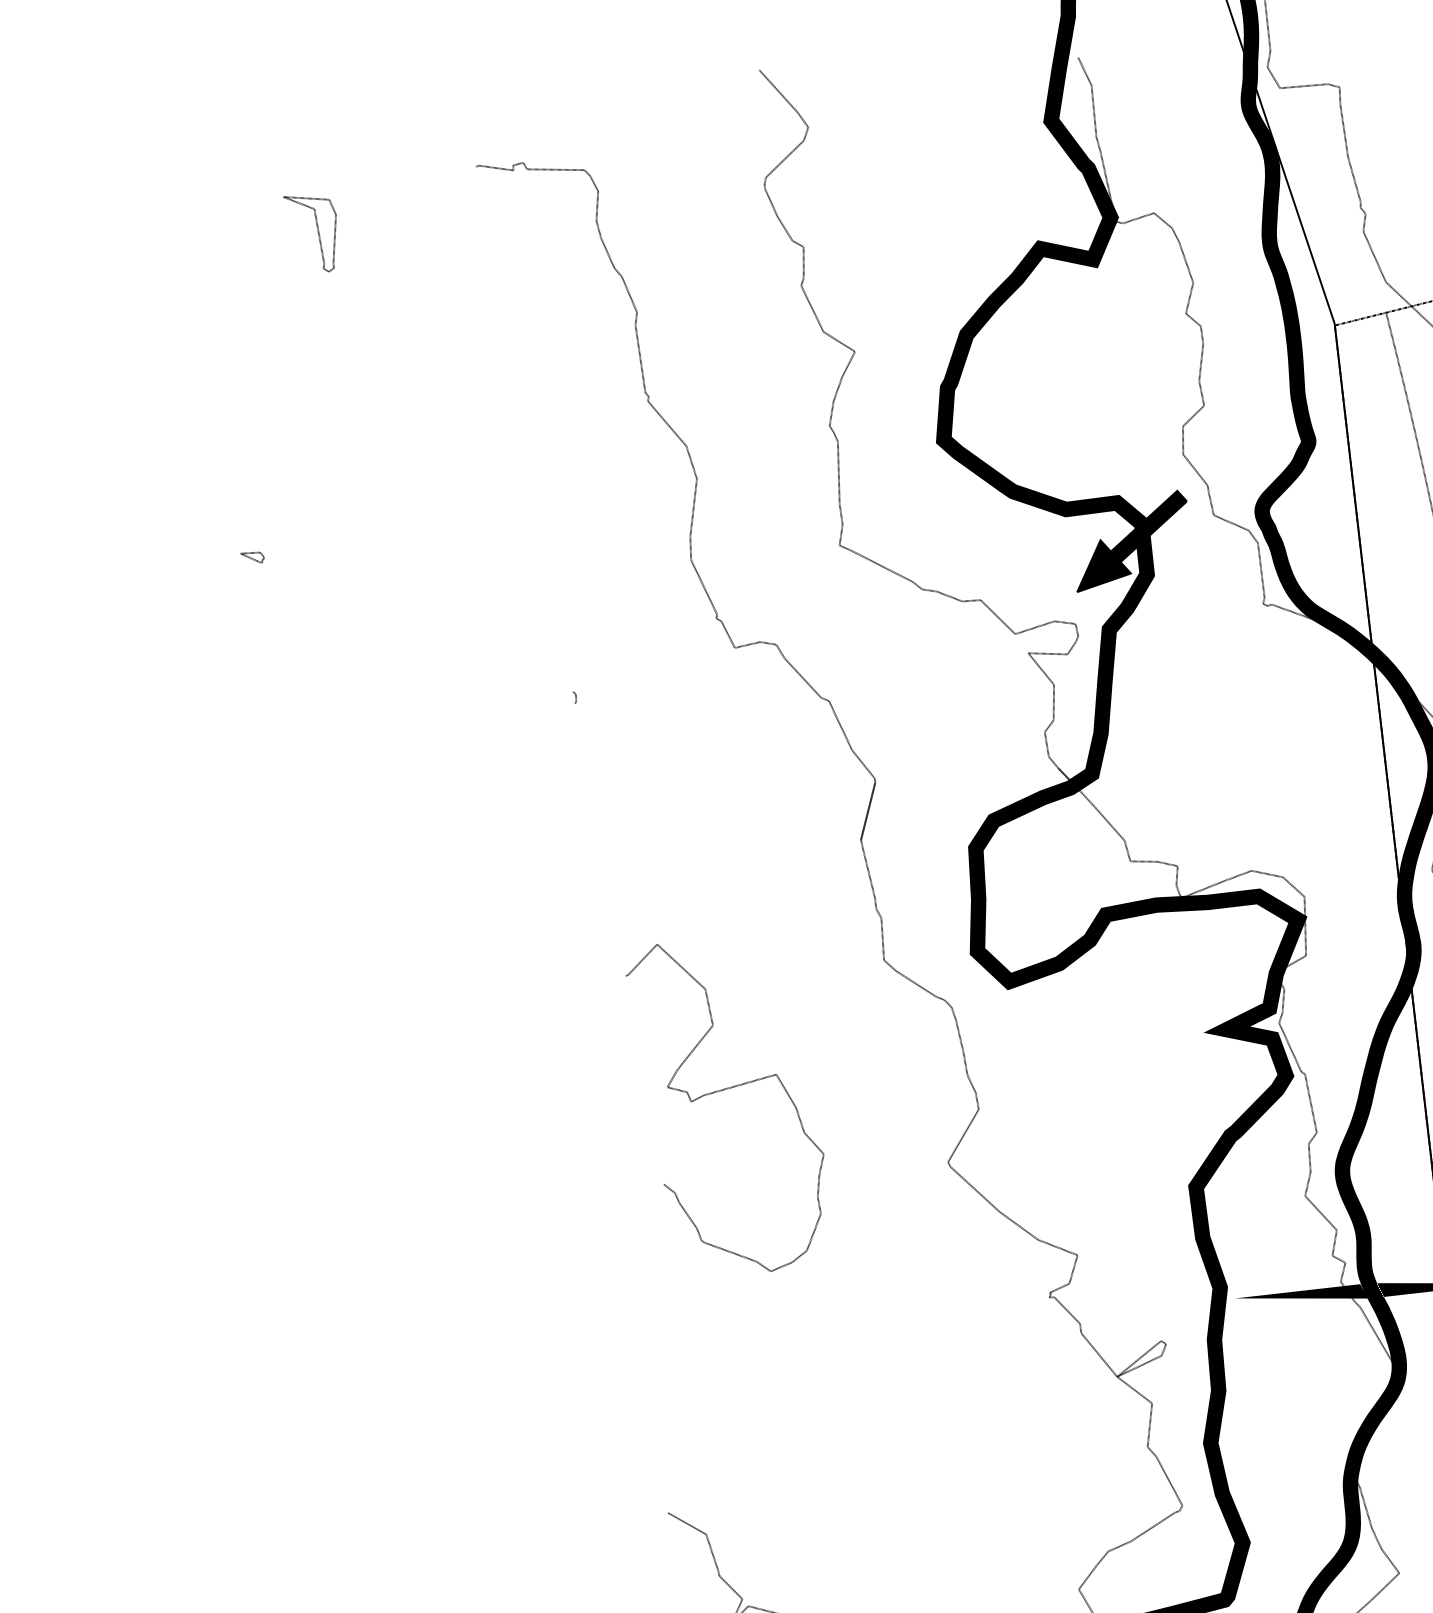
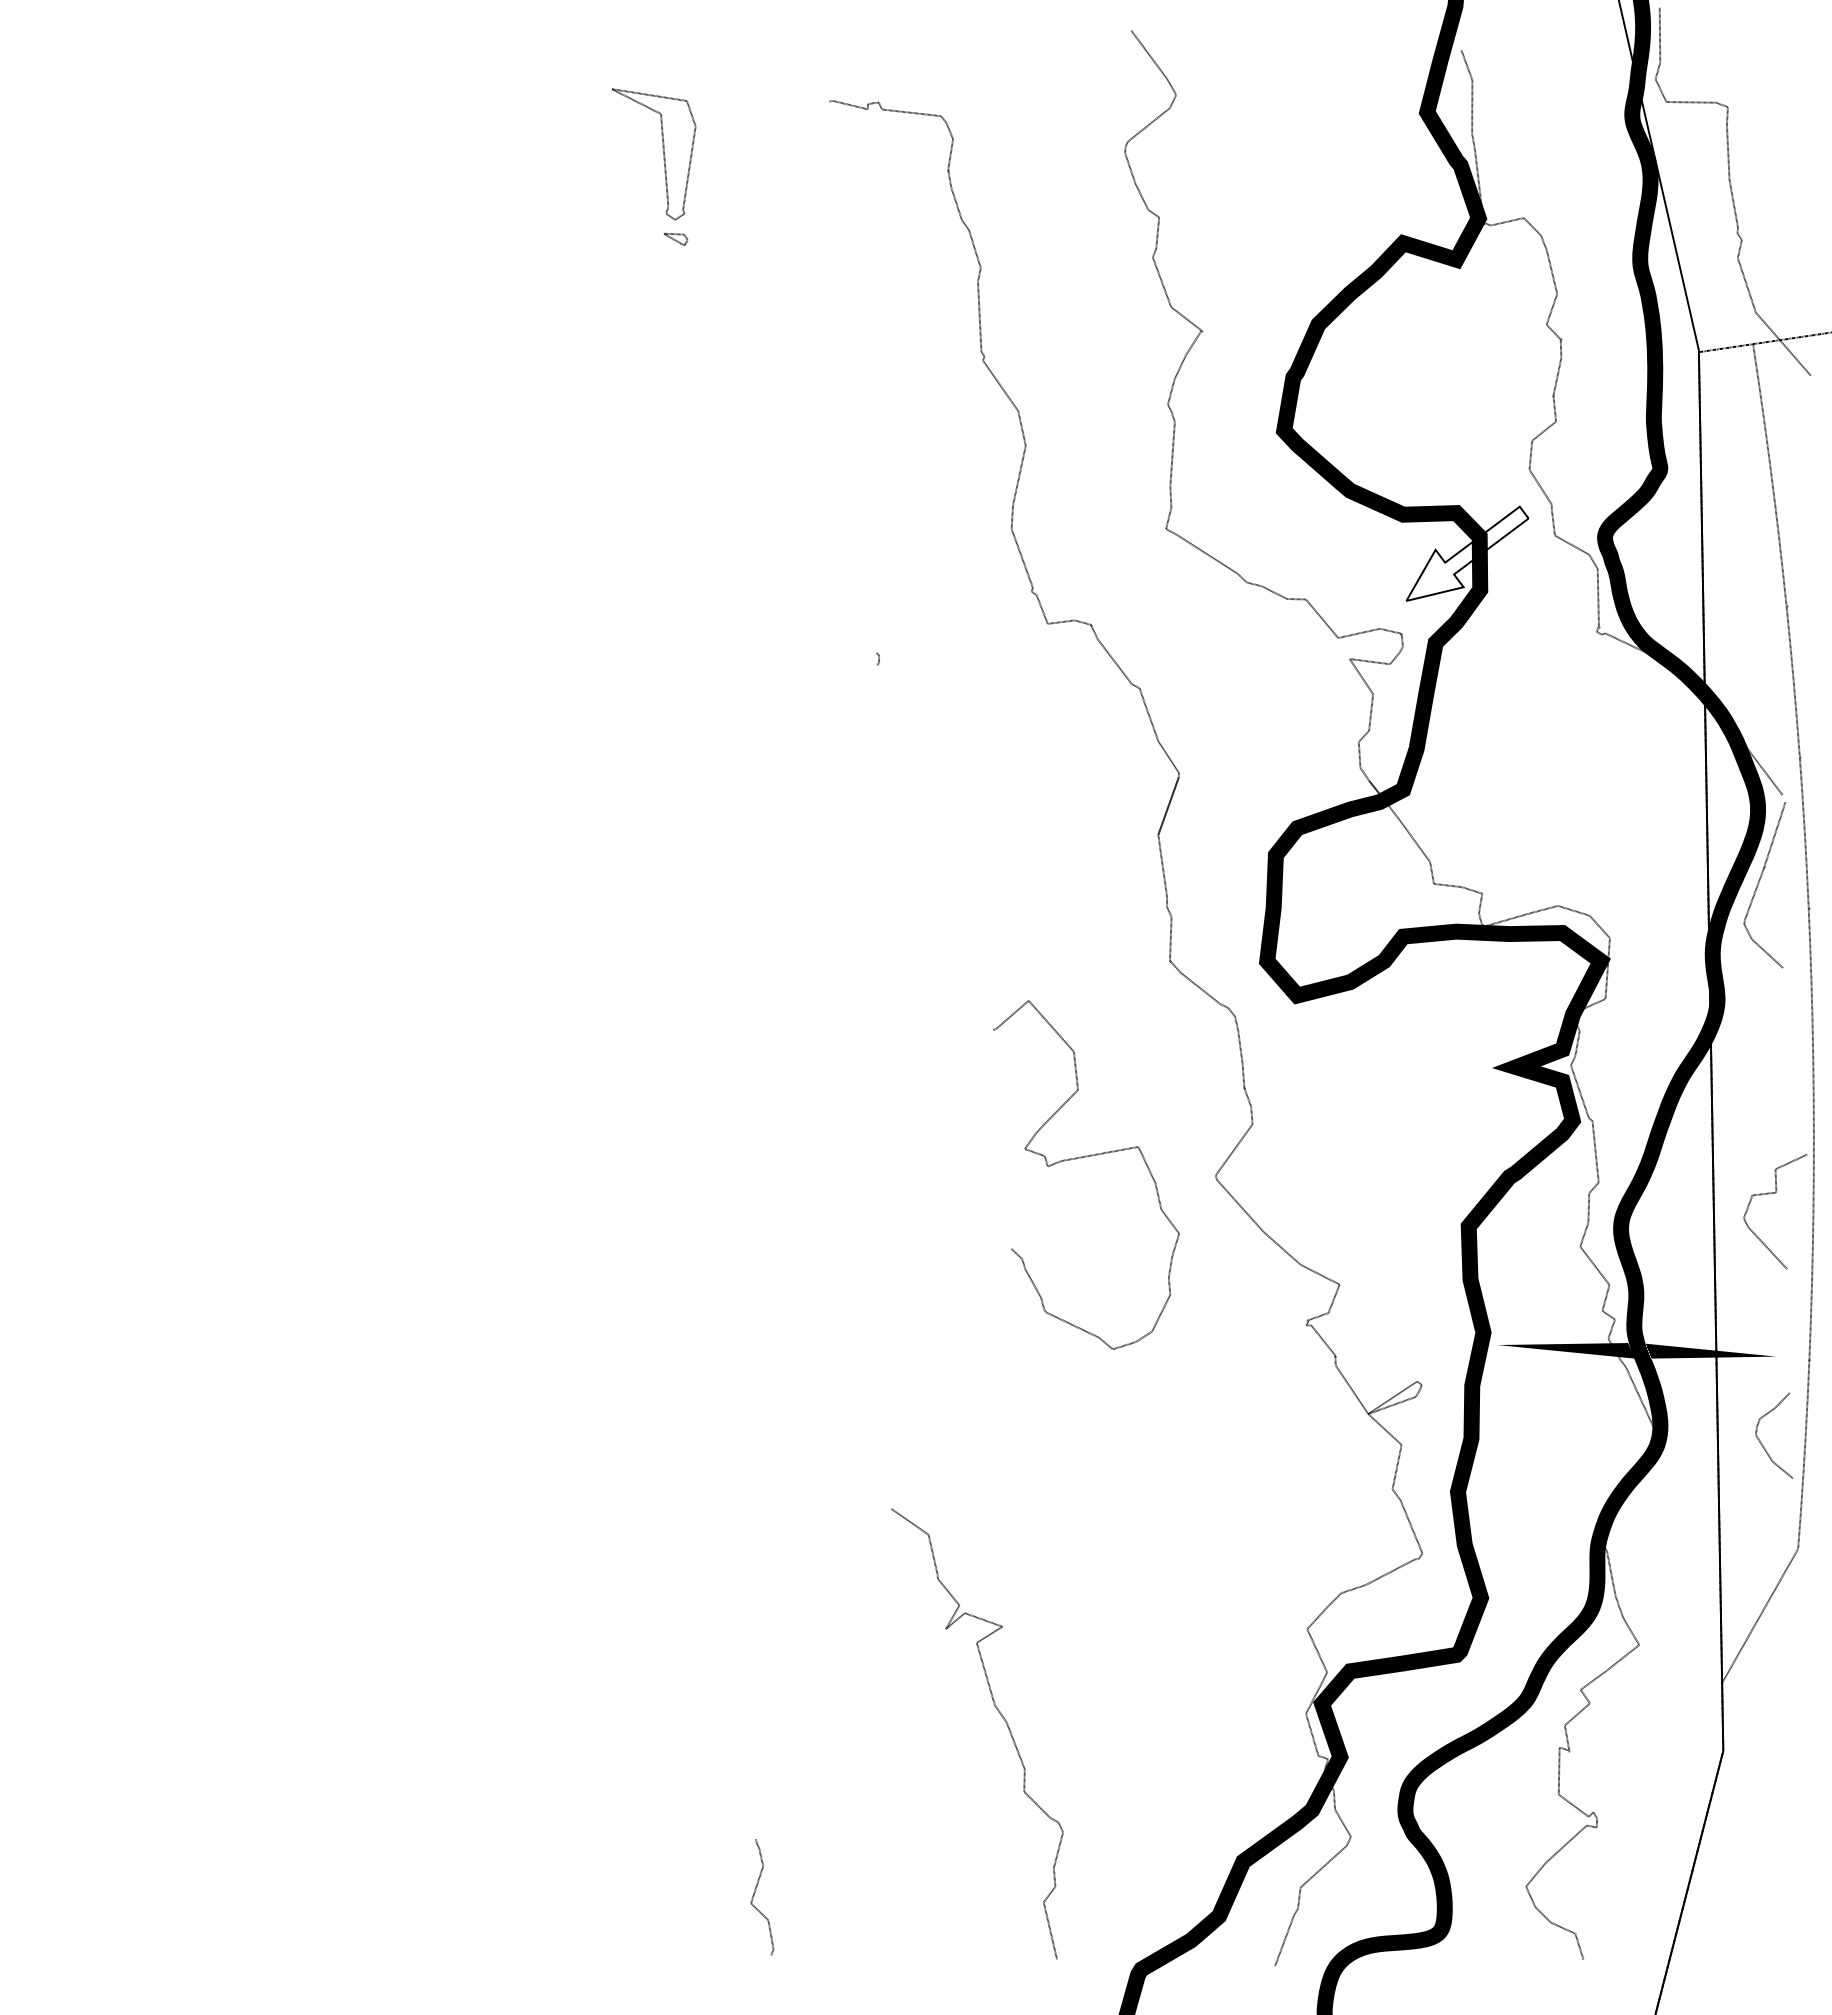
part: (312, 233) -> (654, 153), size x1.6
fill: (1131, 540) -> (1467, 553), removed
part: (252, 558) -> (675, 239), moved
curve: (722, 1091) -> (1081, 1158), moved

